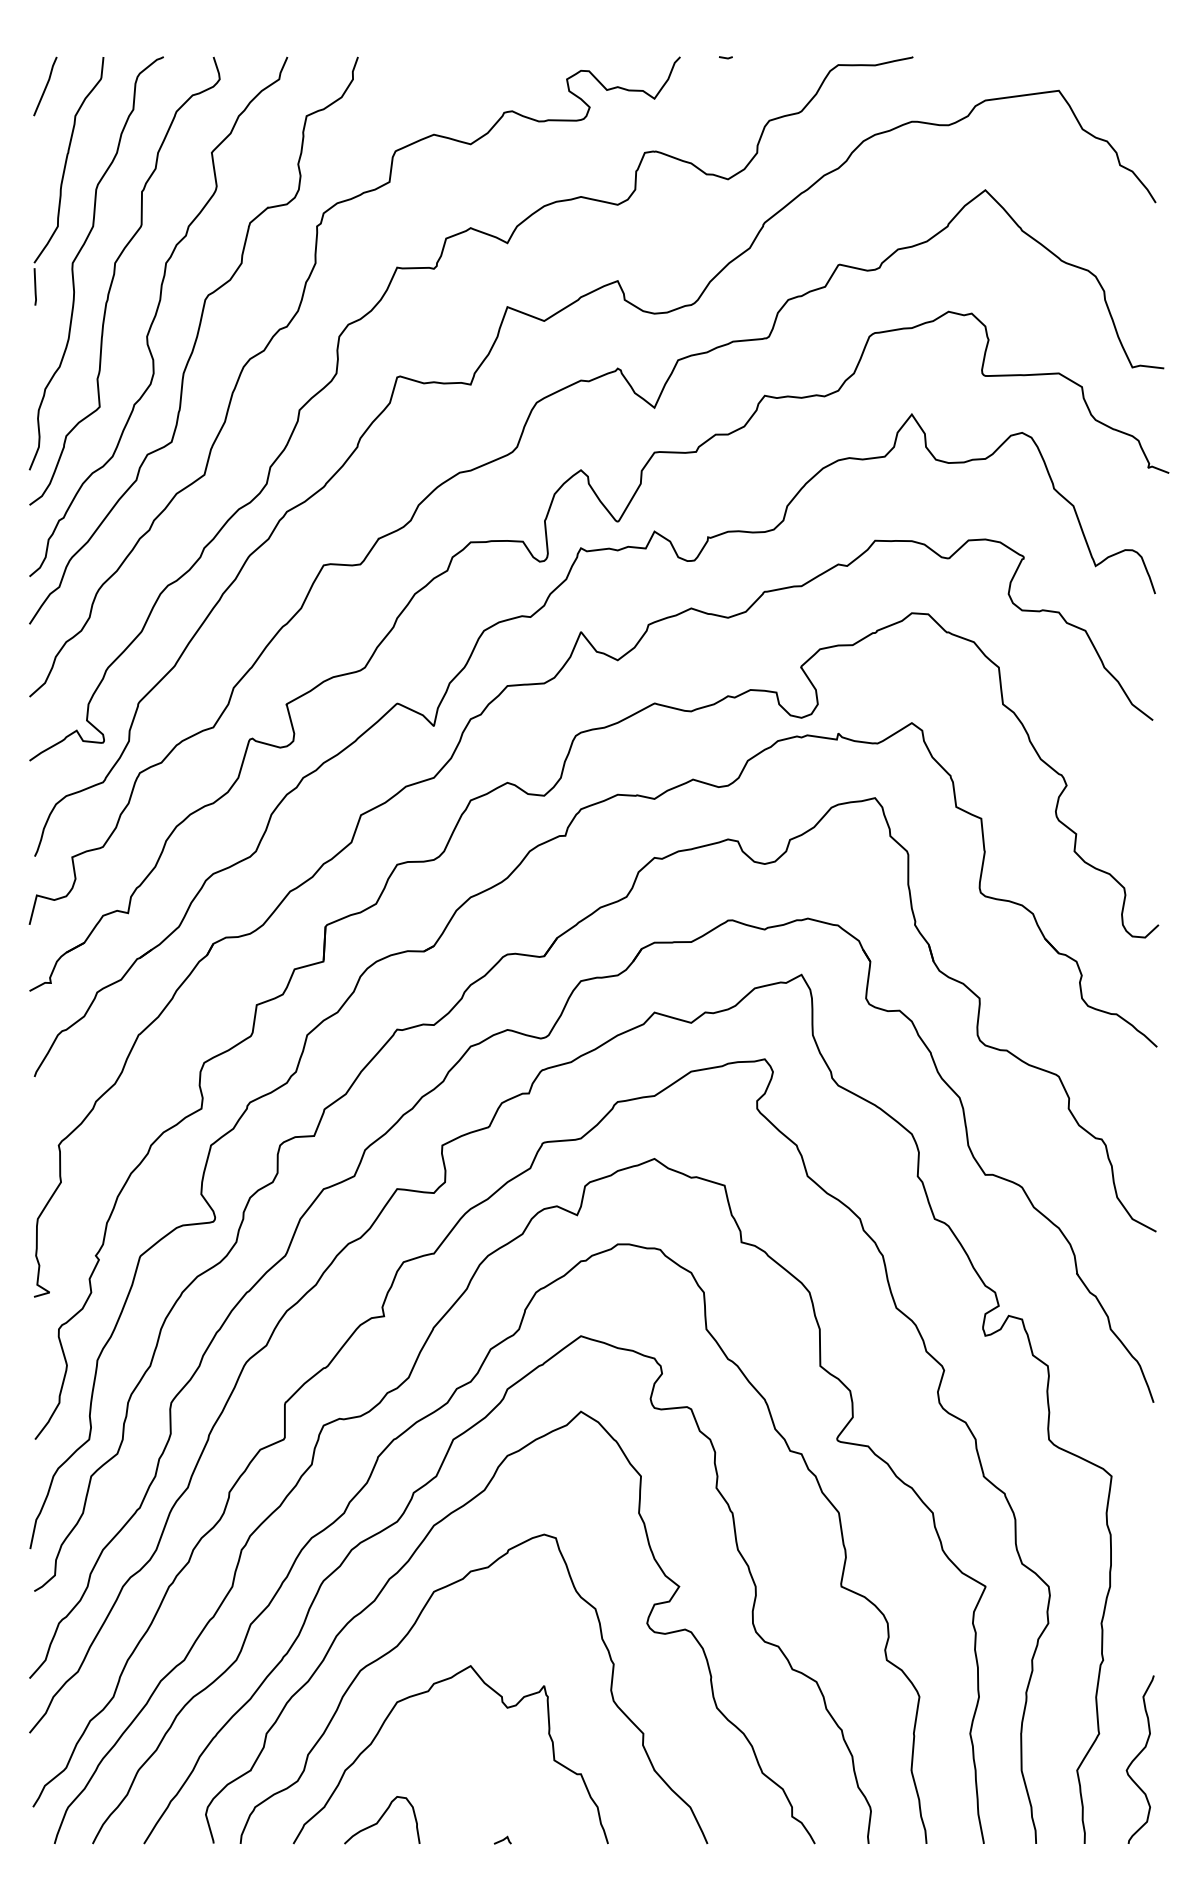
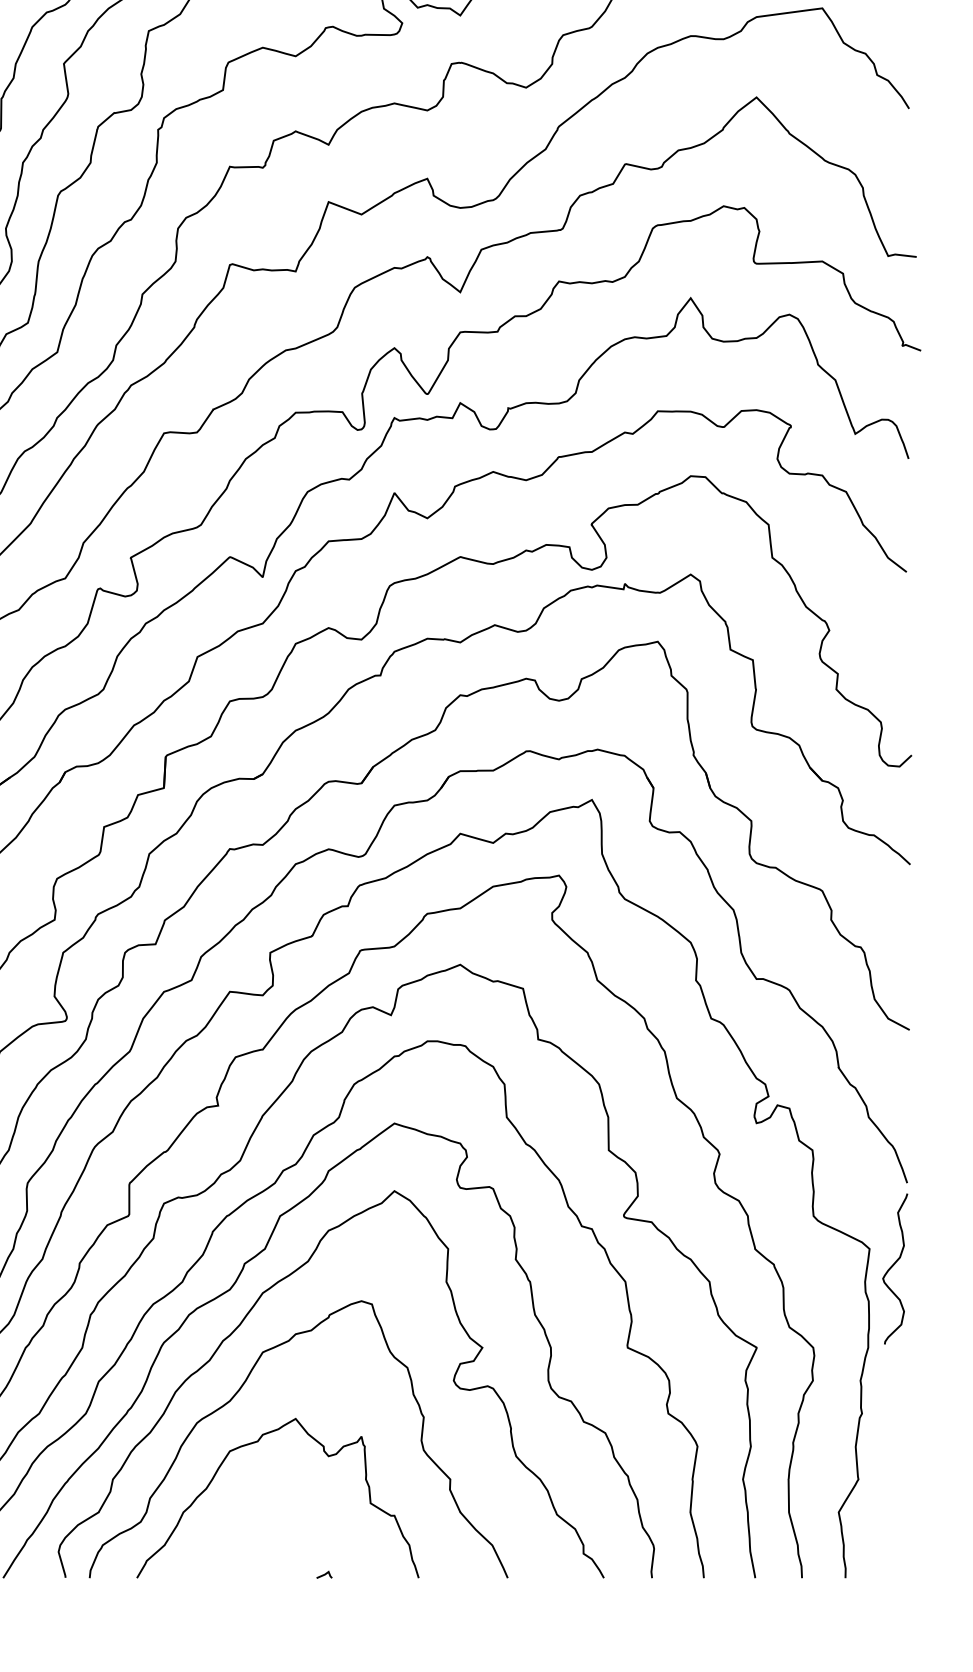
curve: (1137, 1757) -> (892, 1267), moved
curve: (380, 1820) -> (214, 1557), removed

